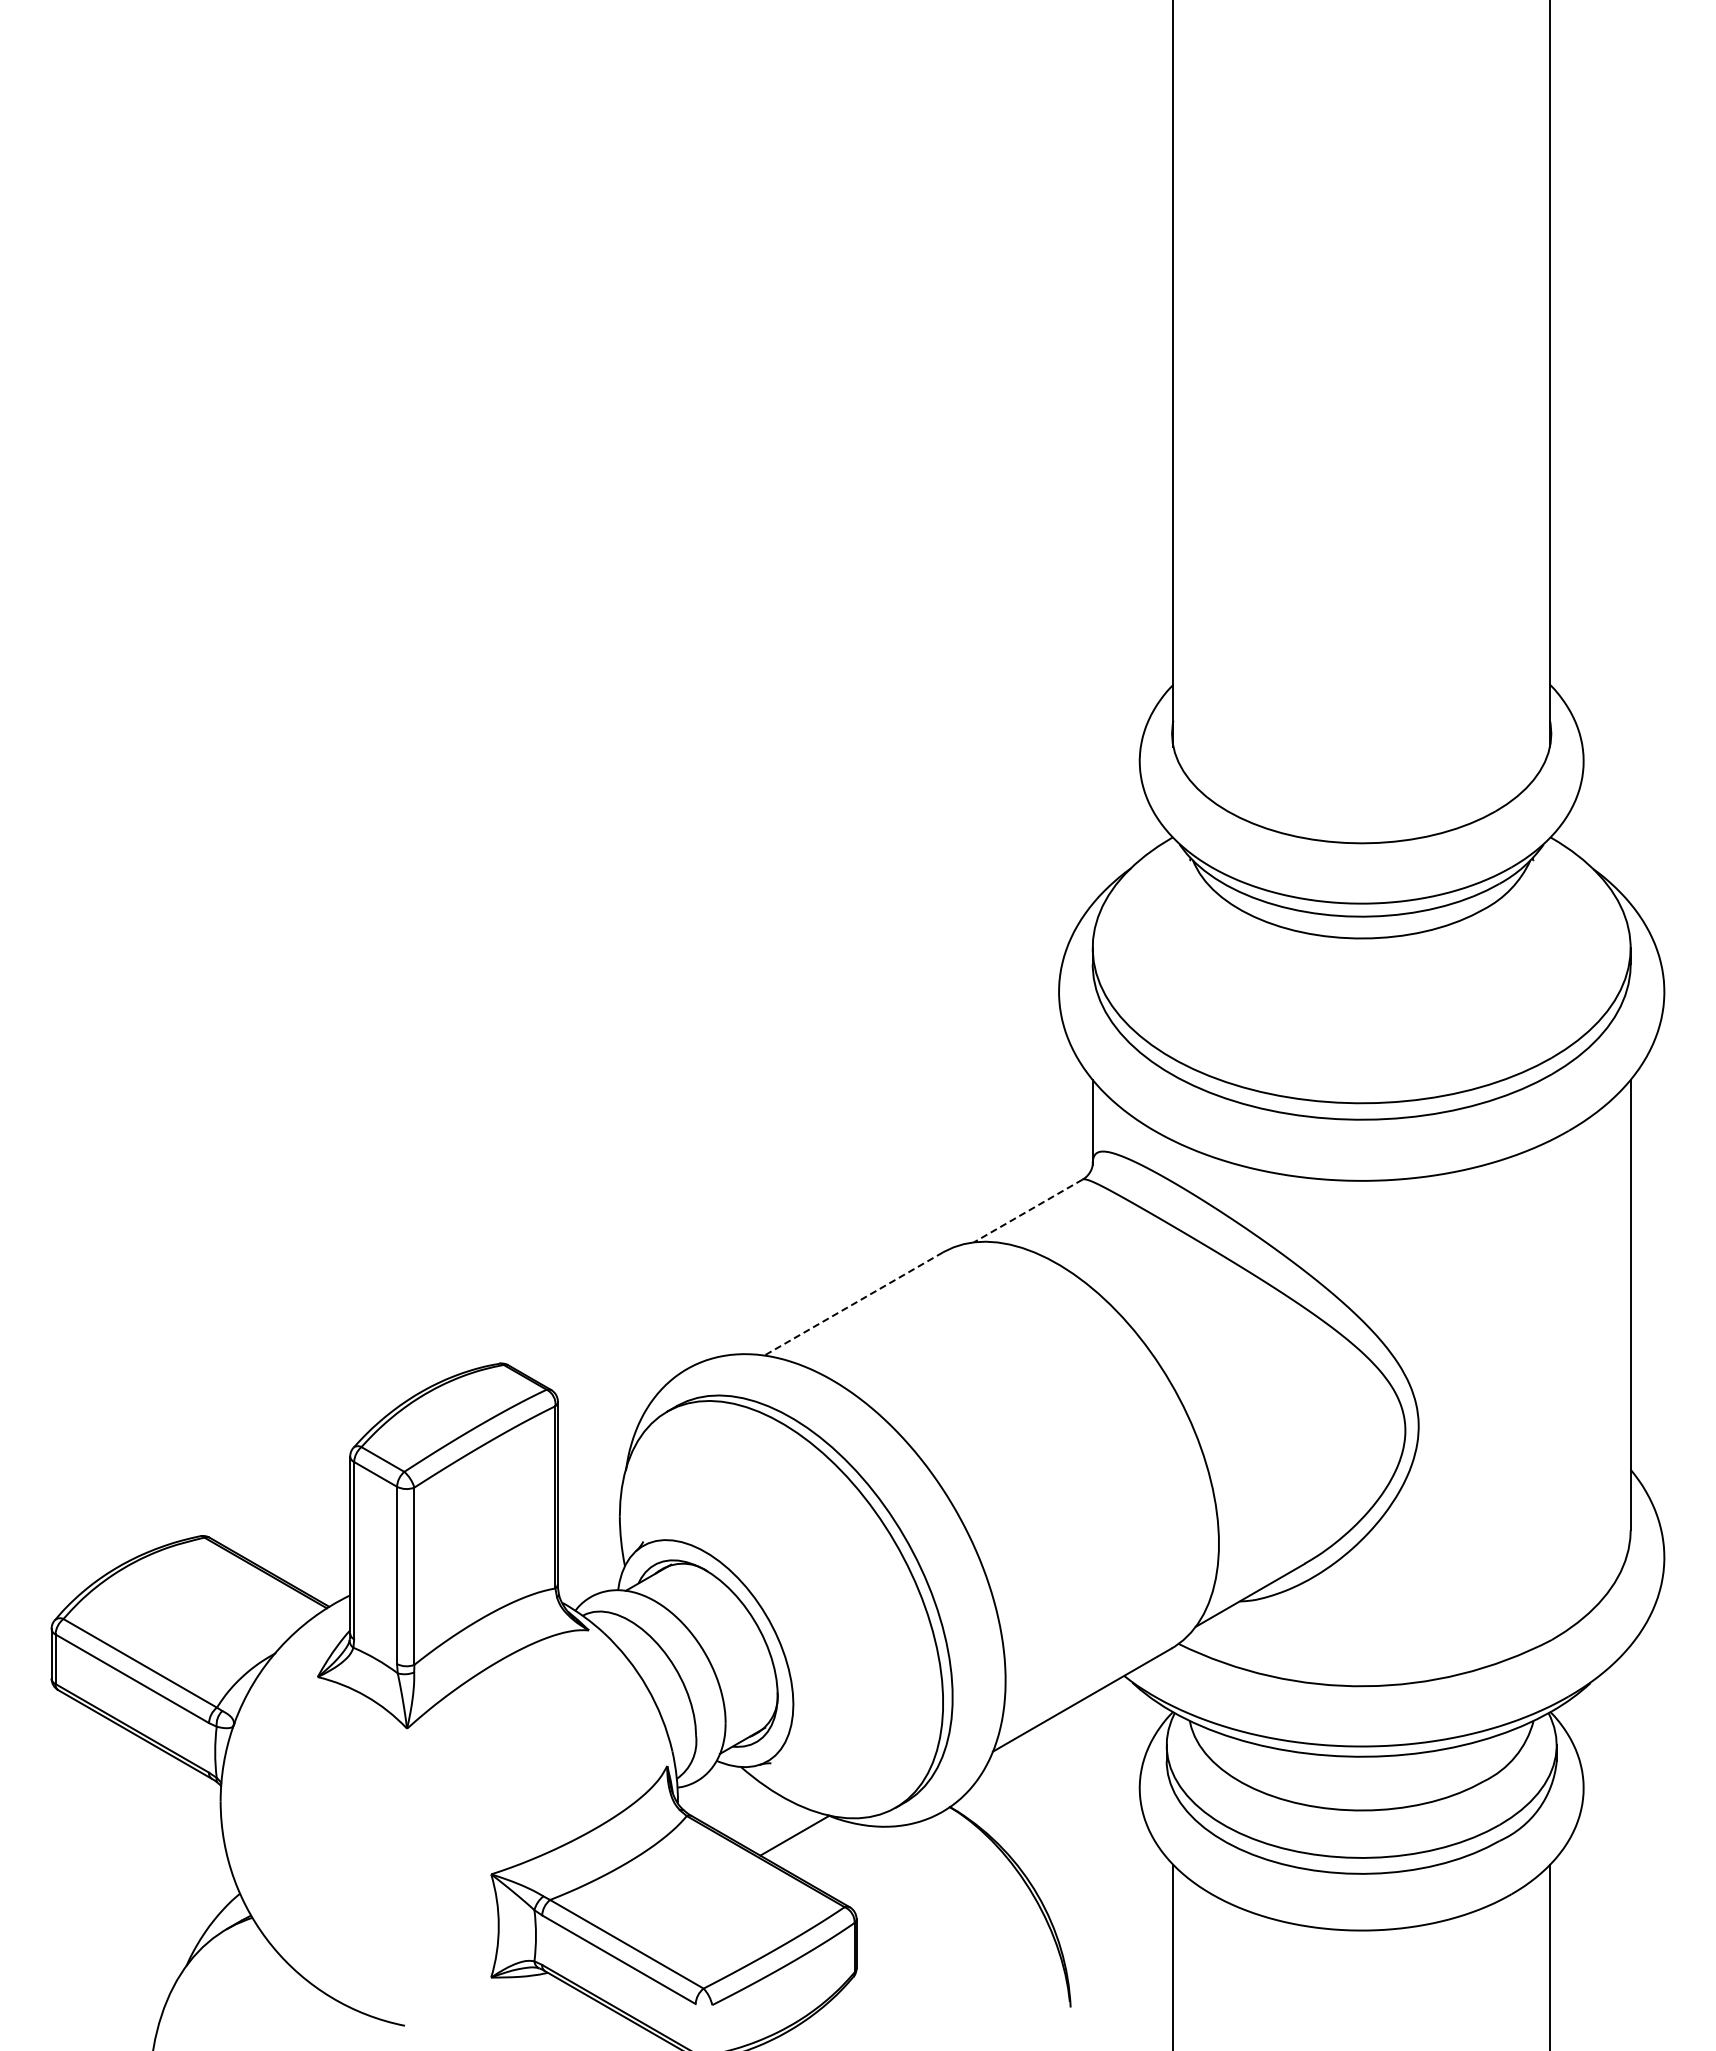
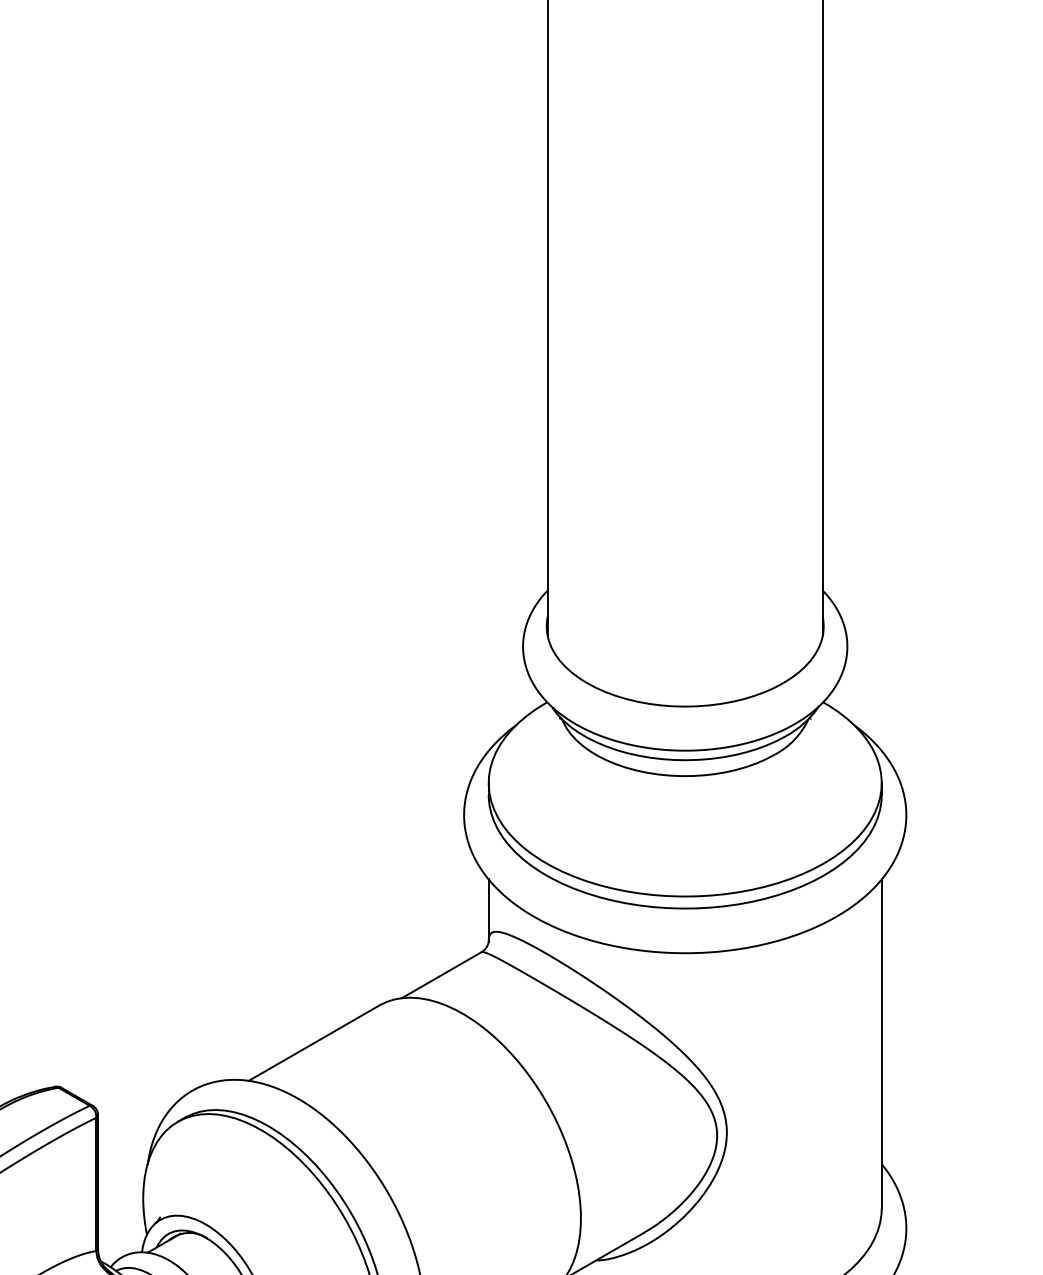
line: (1028, 1211) -> (441, 975), dashed -> solid
line: (853, 1304) -> (313, 1043), dashed -> solid

